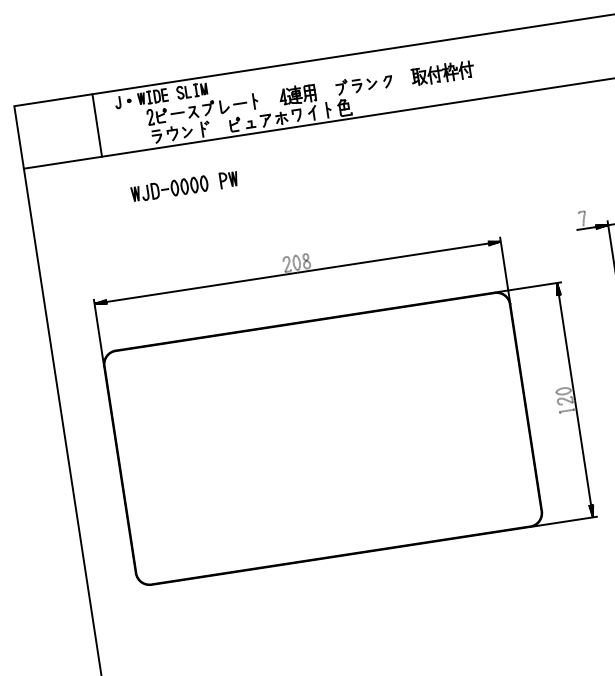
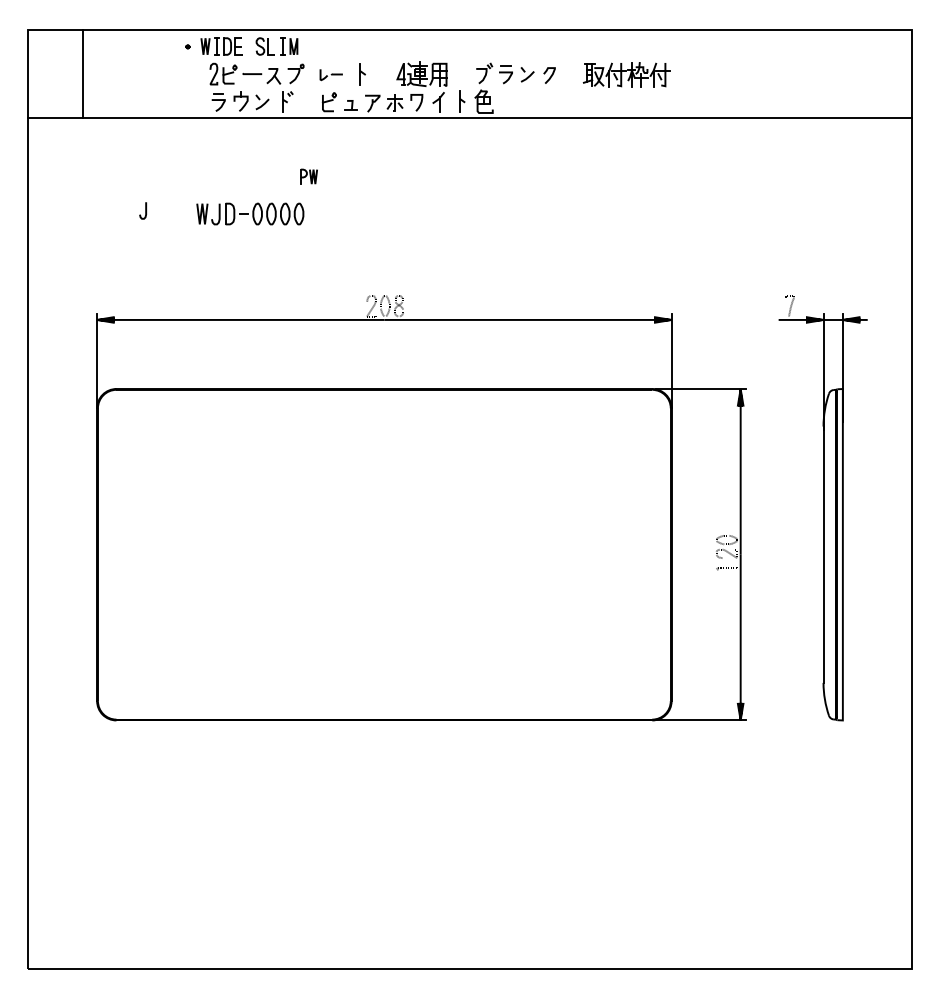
curve: (119, 102) -> (145, 210), moved
part: (233, 104) -> (331, 74), size x0.6
line: (97, 125) -> (82, 73), moved
part: (228, 179) -> (308, 176), size x0.7
part: (169, 188) -> (250, 213), moved

